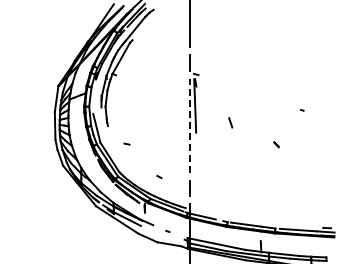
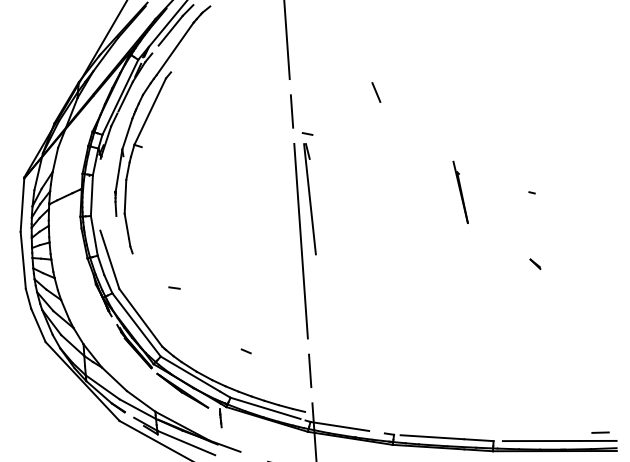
line: (267, 107) -> (459, 191), added
line: (230, 122) -> (375, 91), moved
line: (189, 125) -> (301, 240), dashed -> solid
part: (276, 144) -> (535, 263), moved

